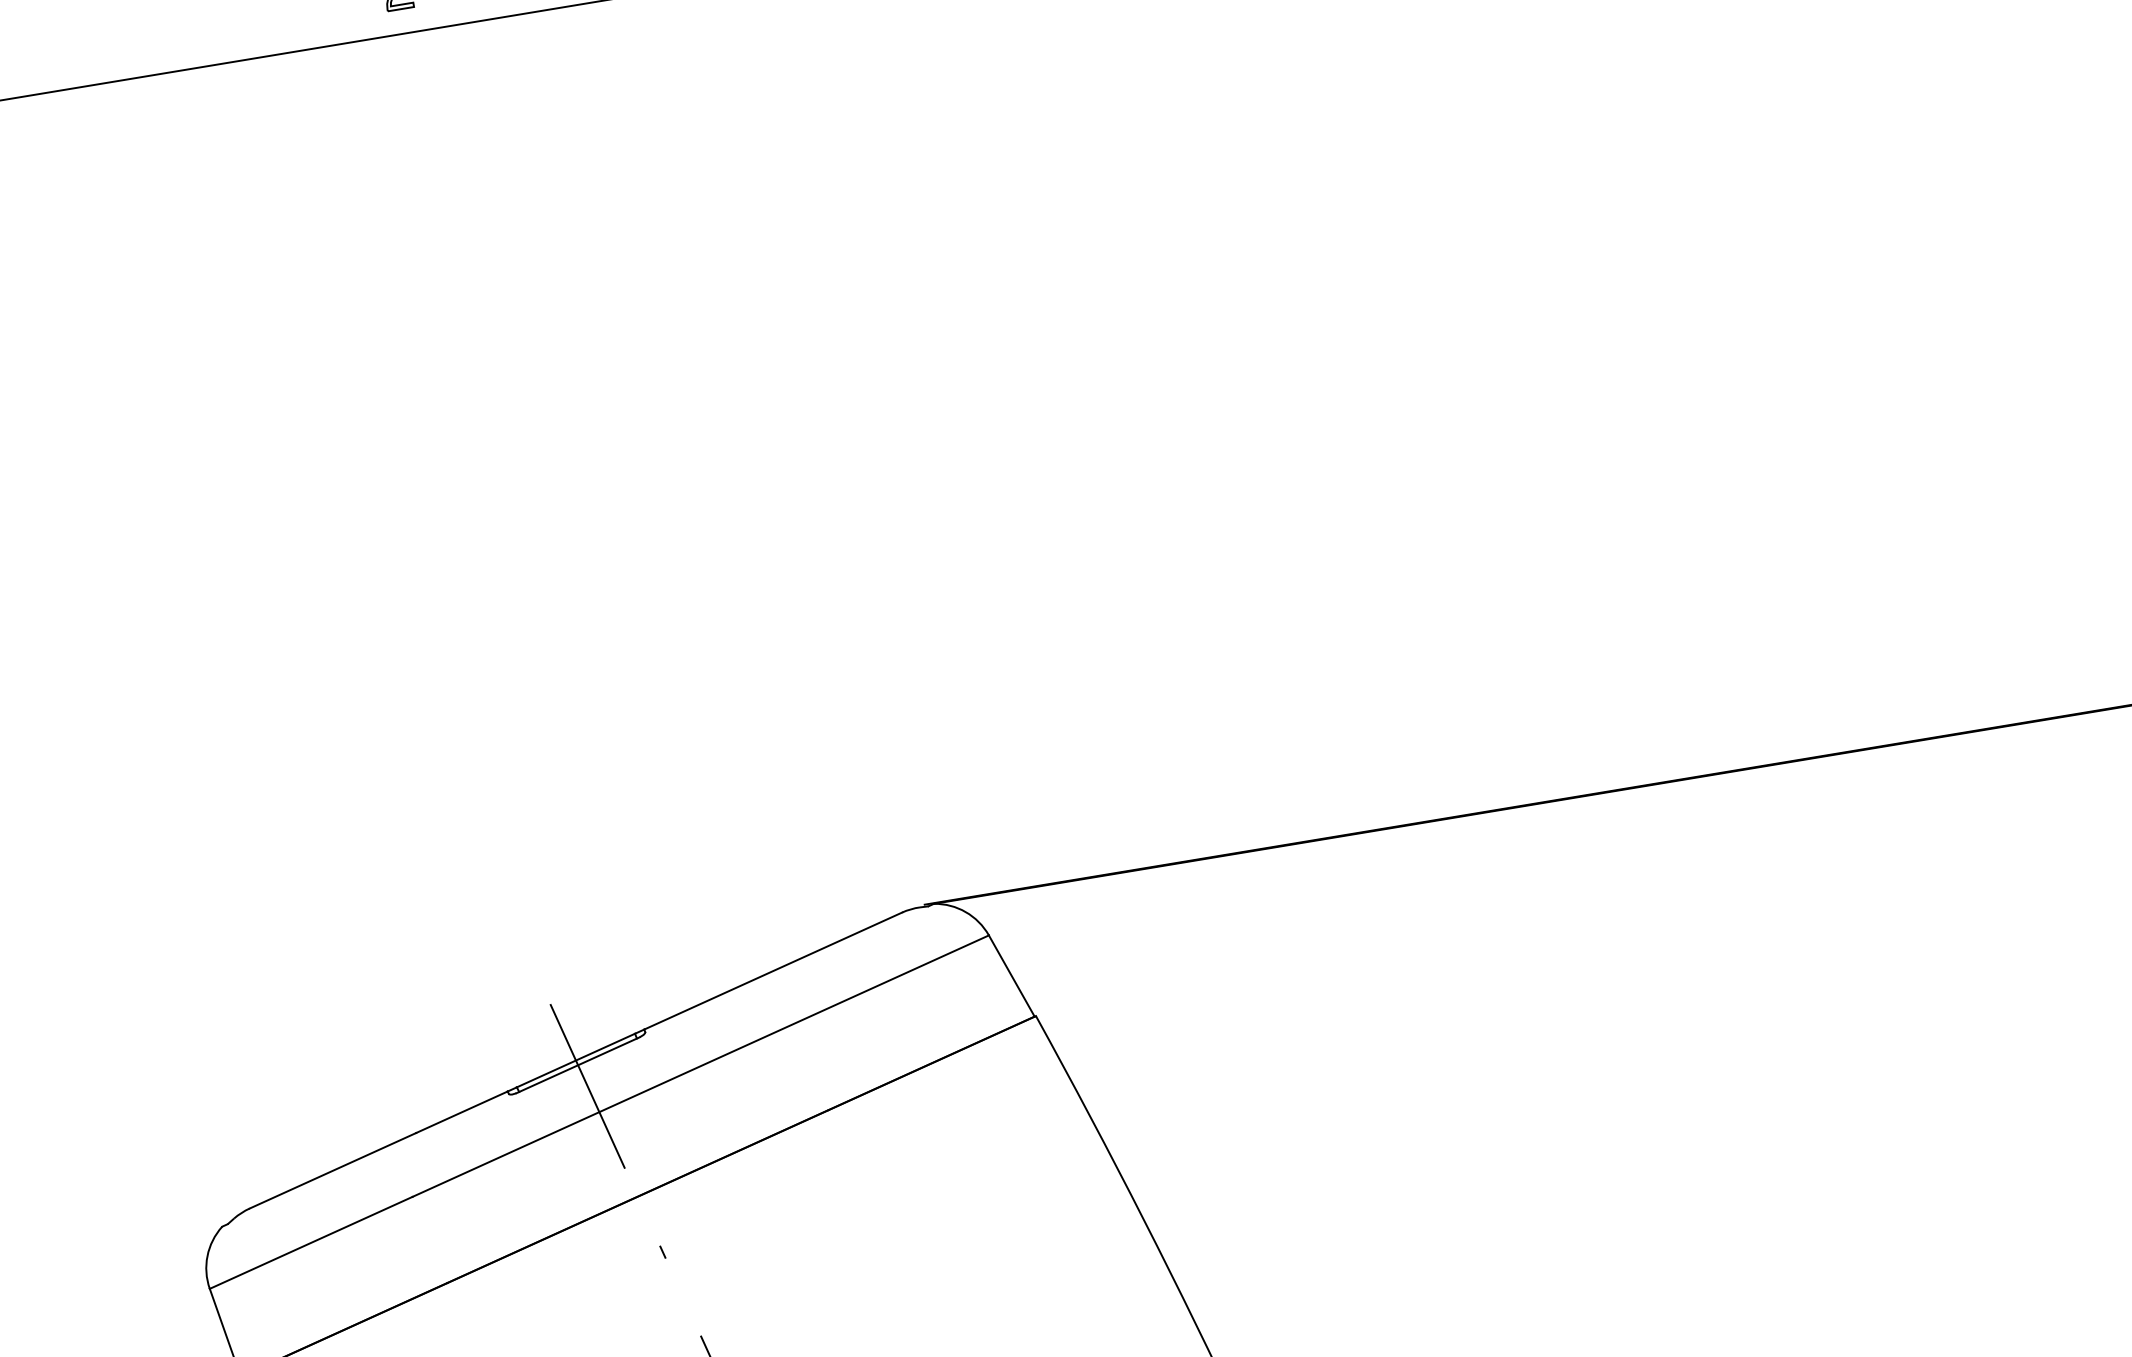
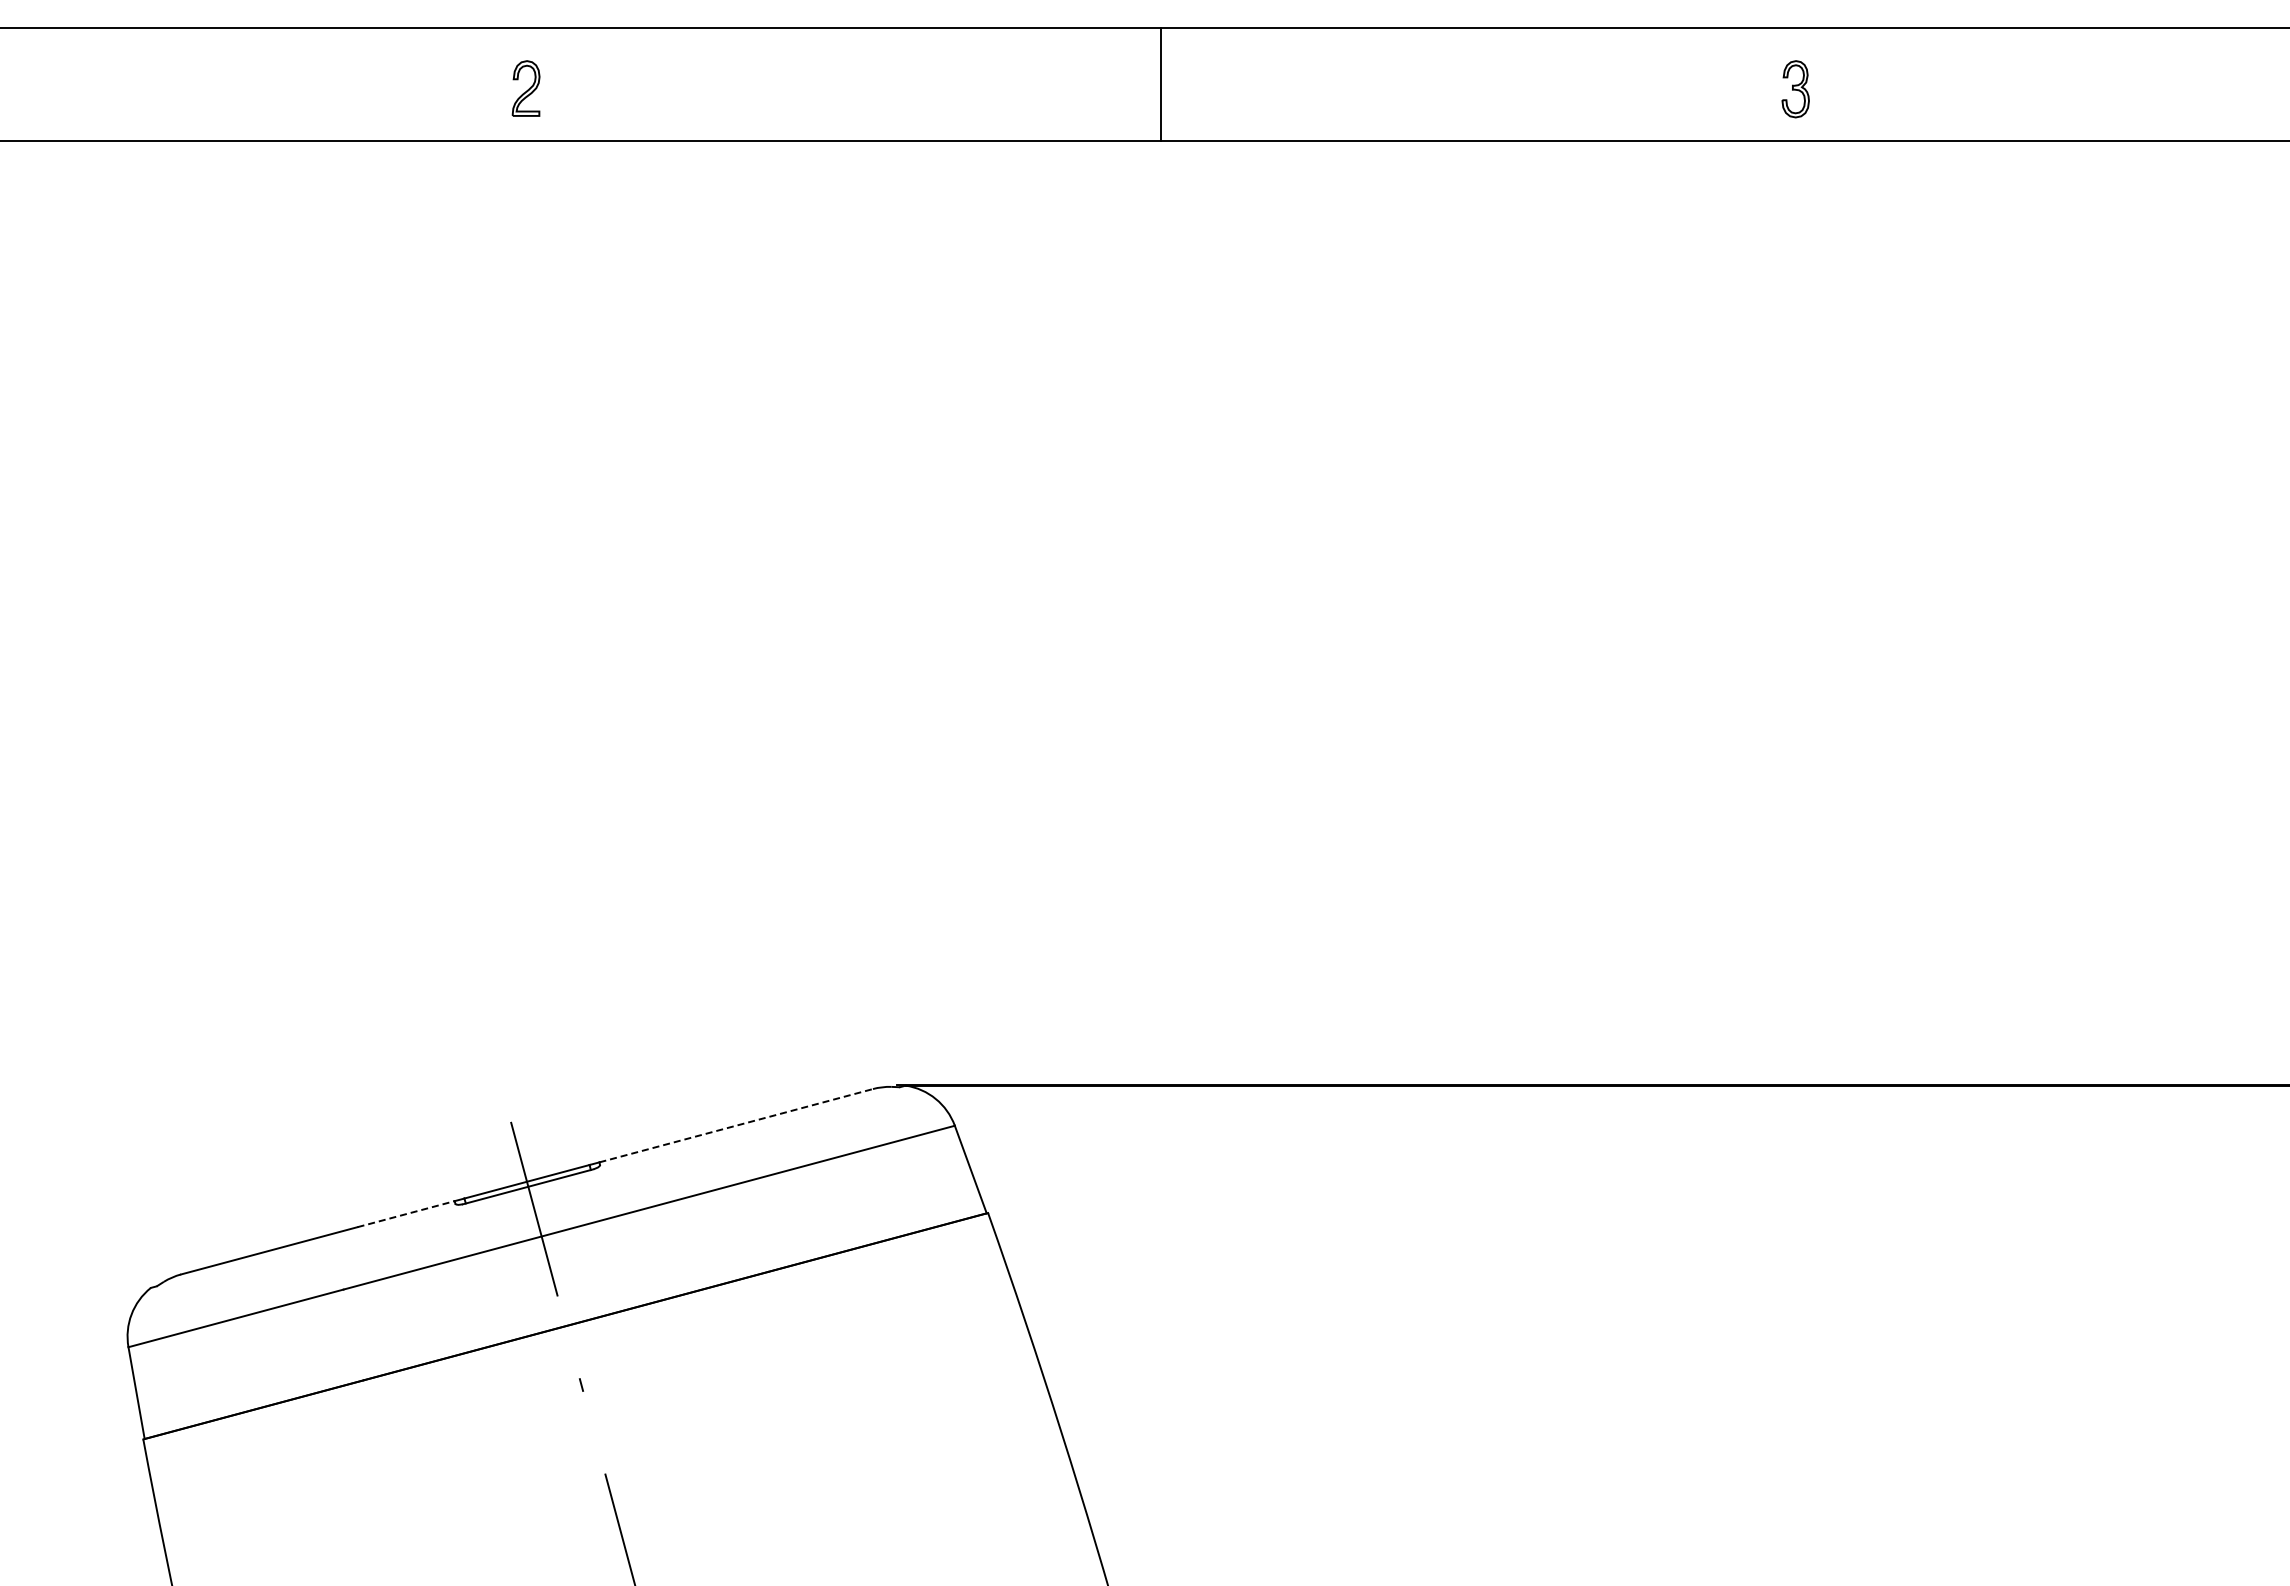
line: (773, 970) -> (736, 1125), solid -> dashed
line: (462, 1112) -> (406, 1214), solid -> dashed

